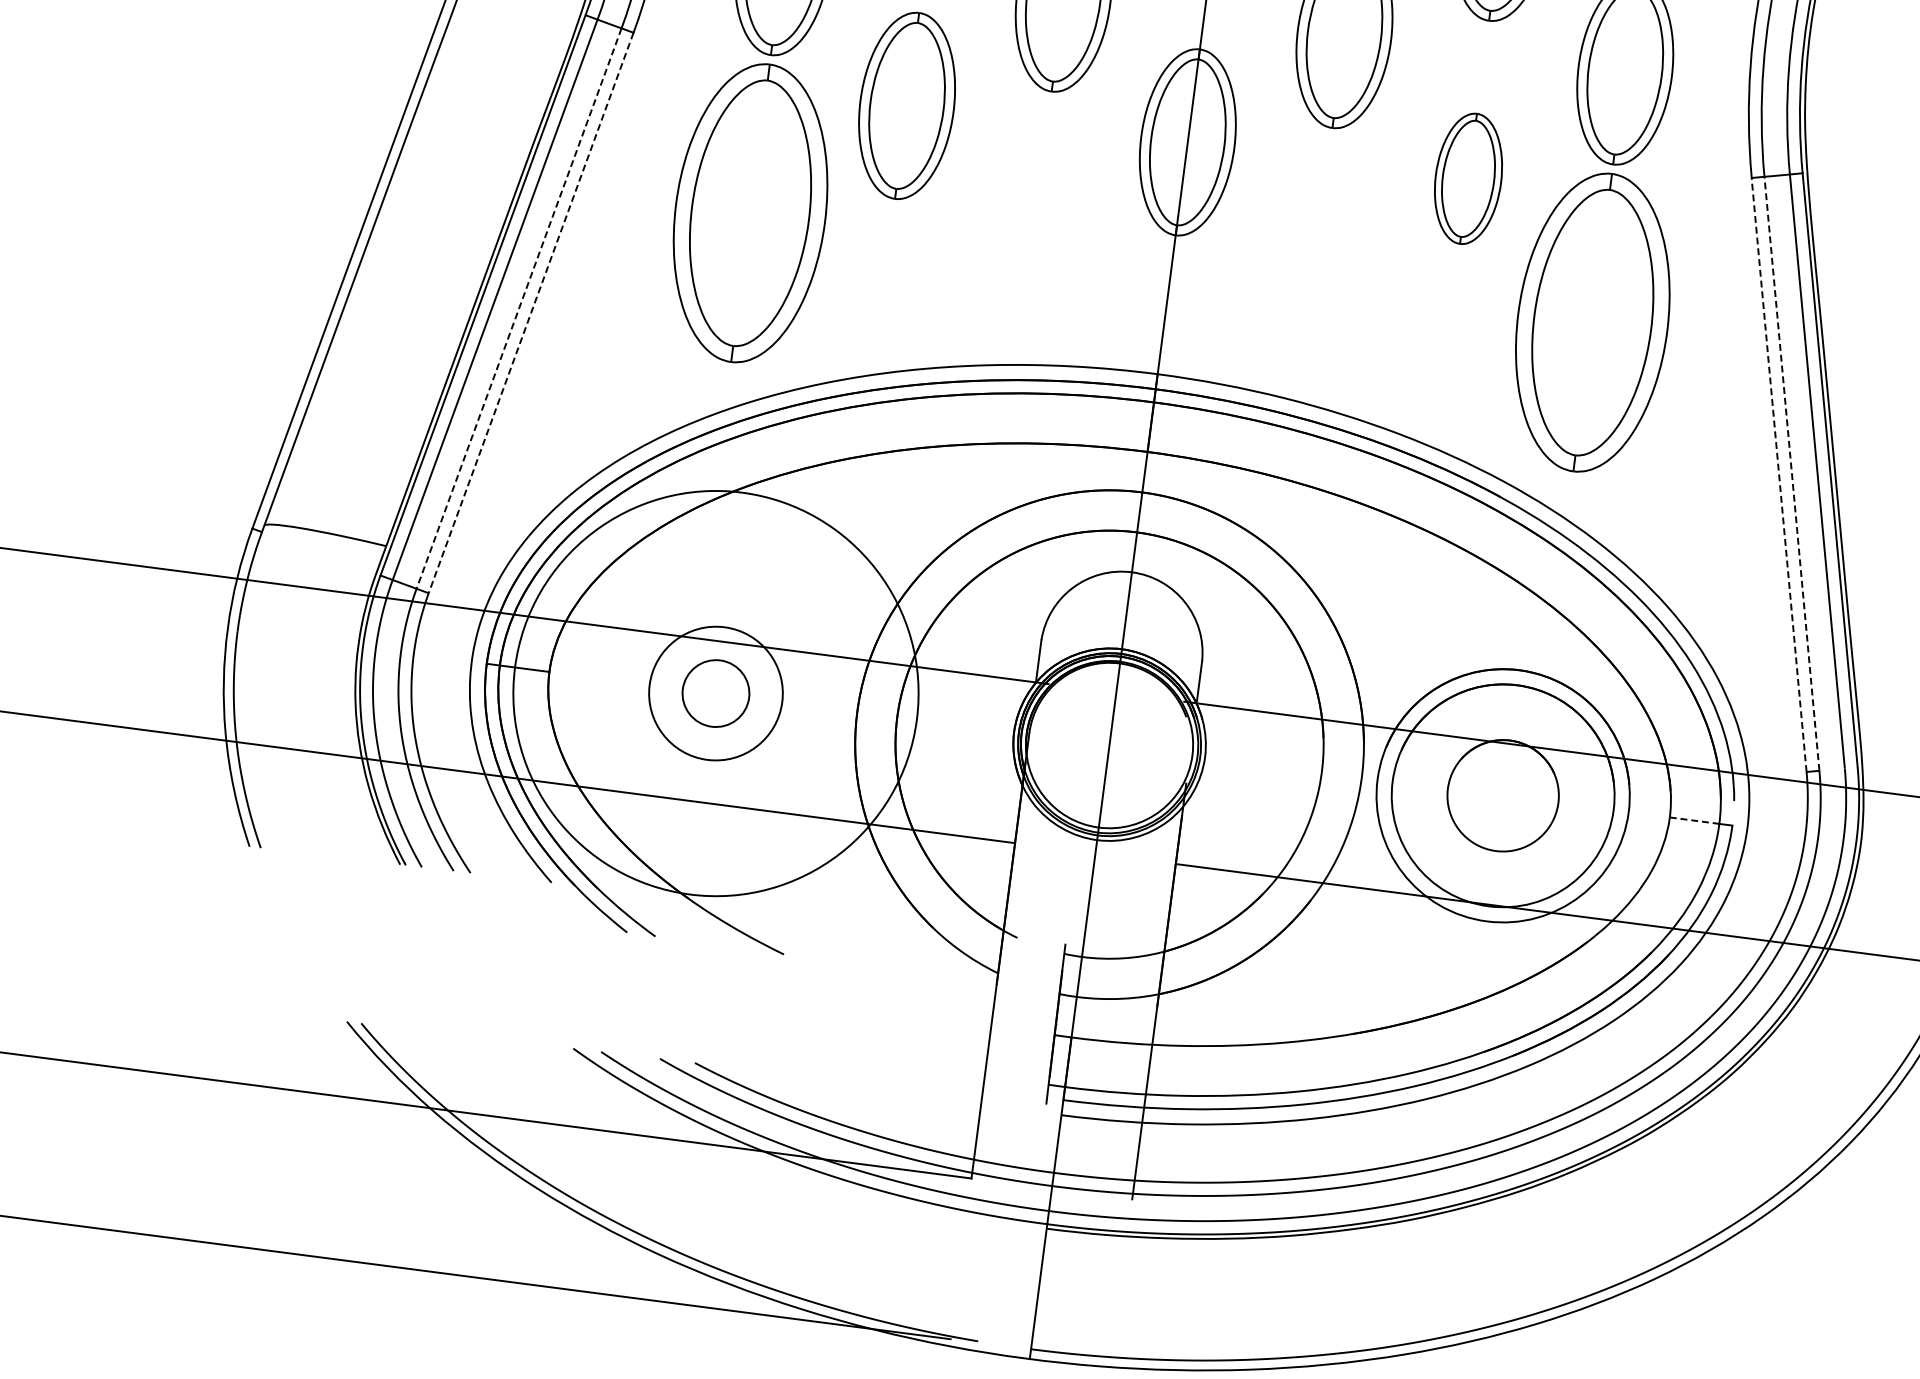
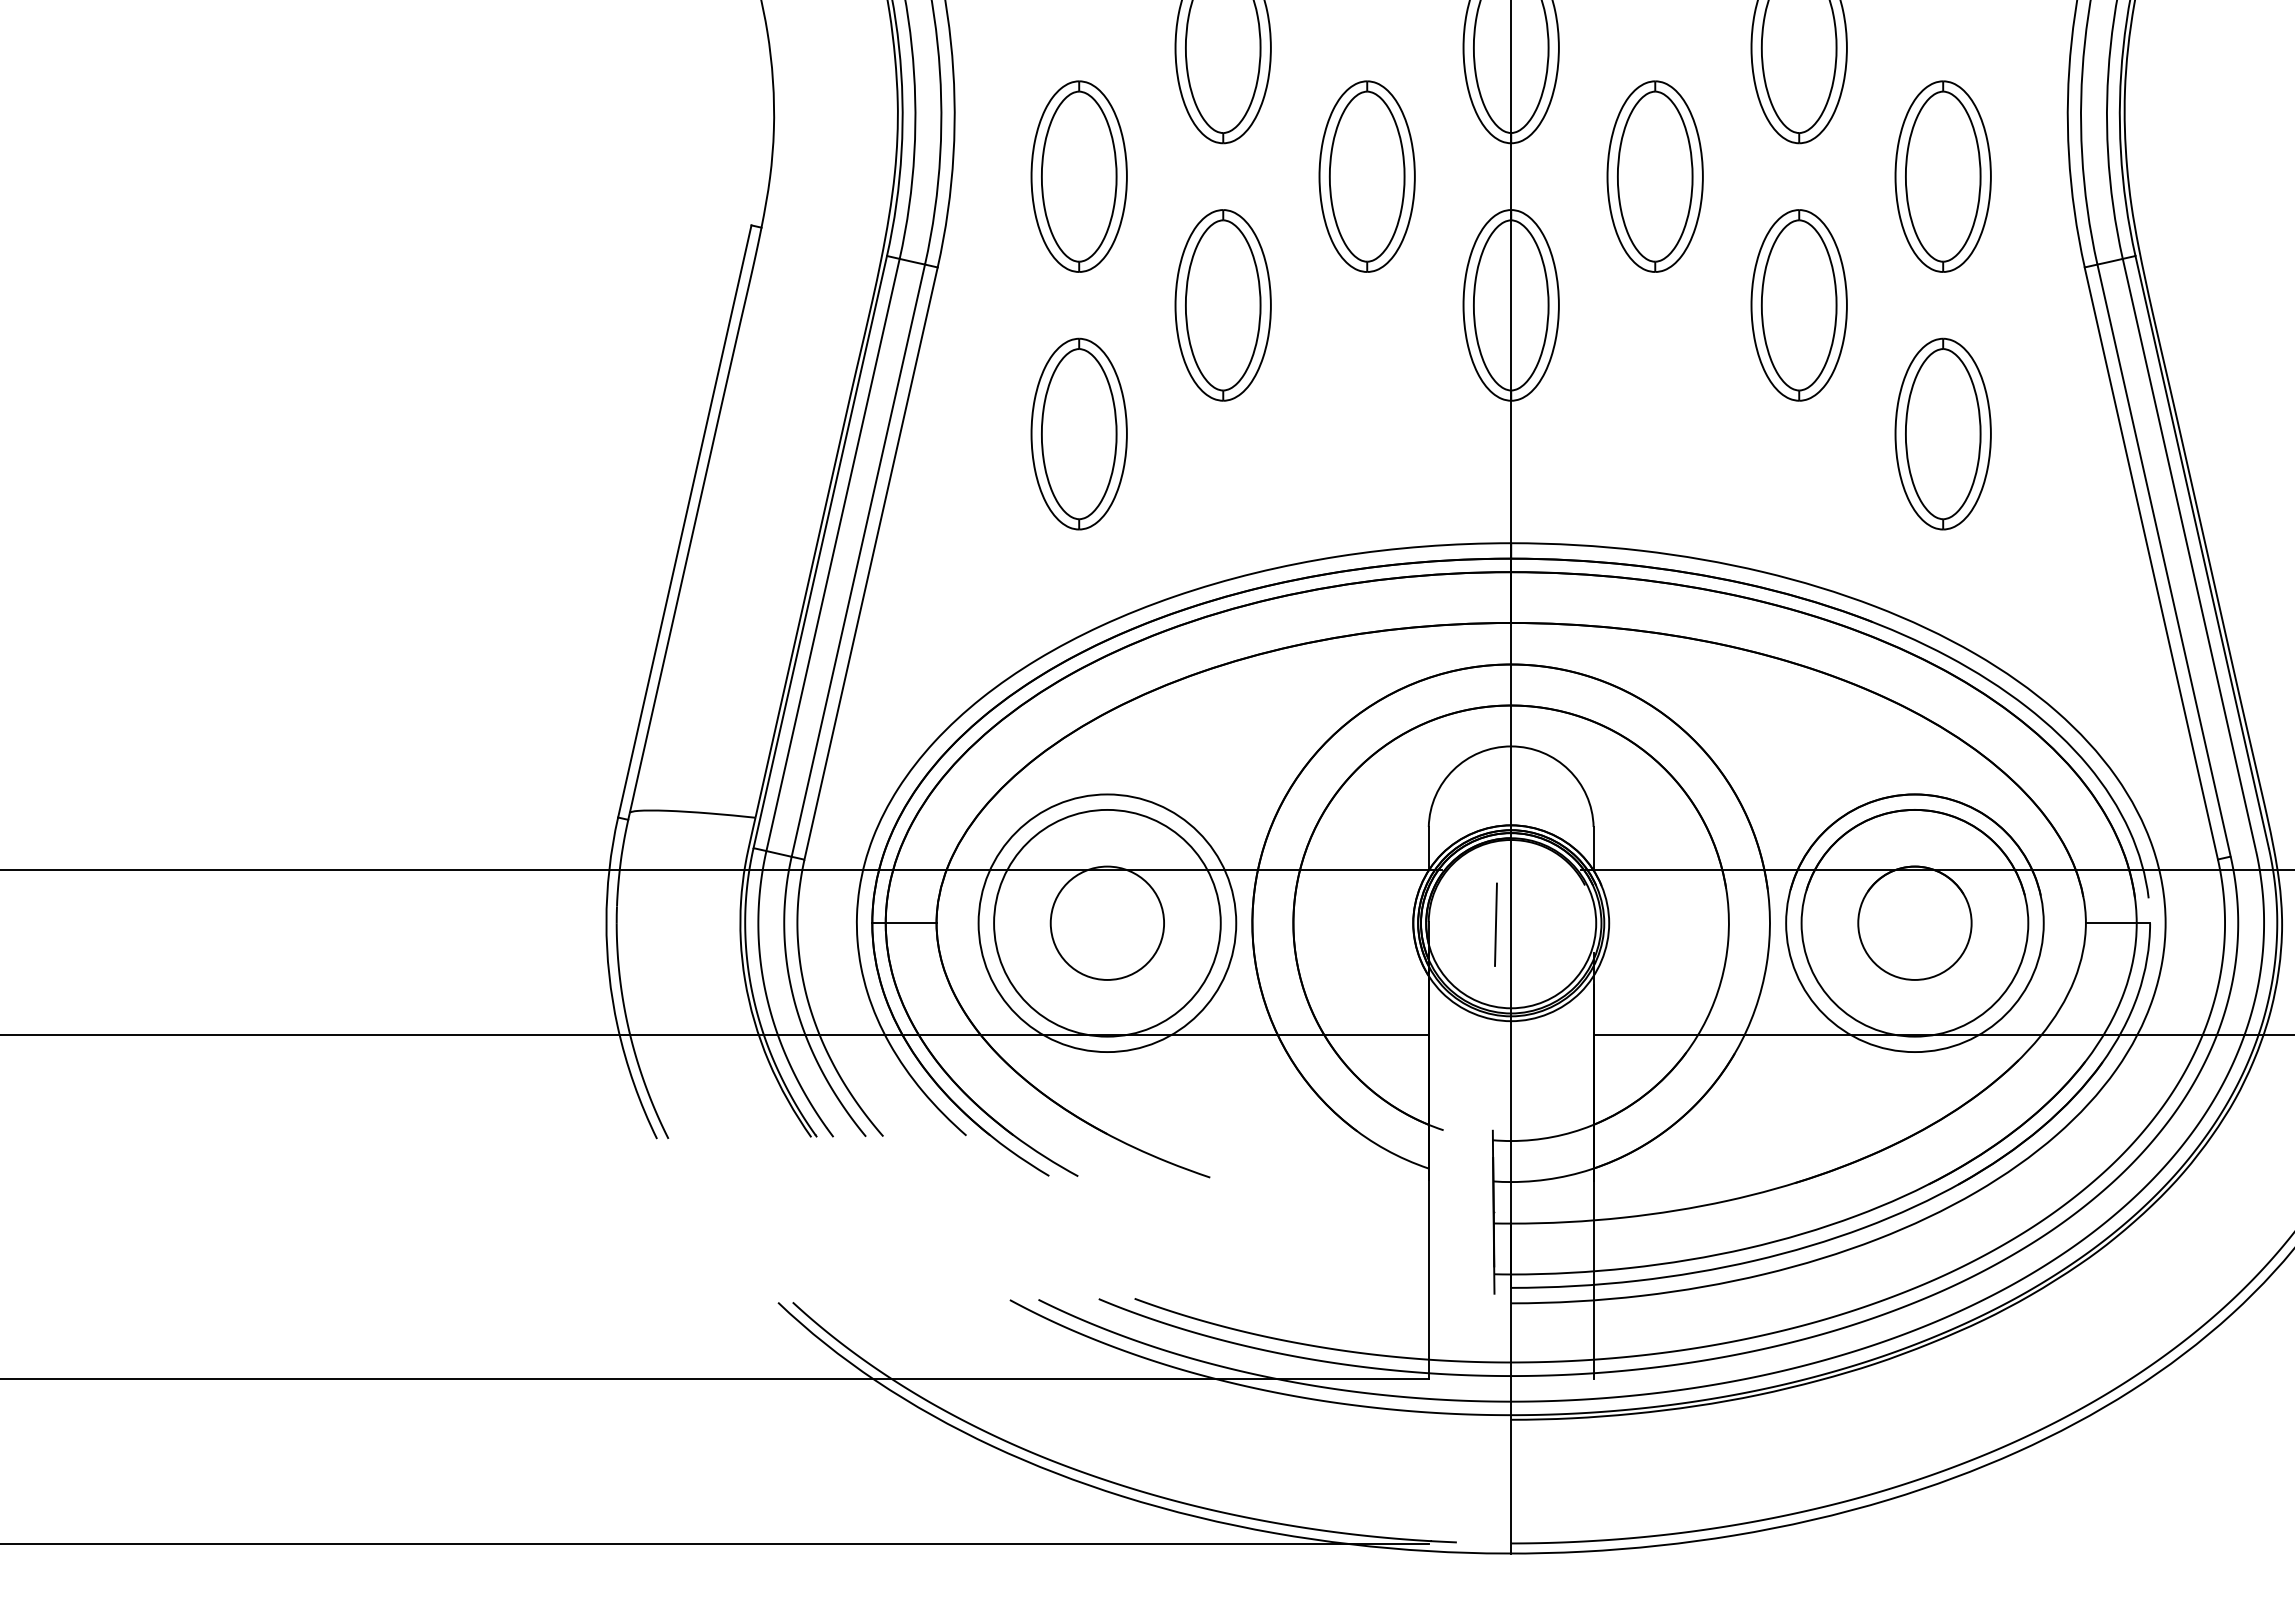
part: (1467, 178) -> (1798, 305), size x1.43
part: (749, 212) -> (1078, 433), size x0.62
line: (519, 308) -> (858, 560), dashed -> solid
line: (531, 312) -> (871, 563), dashed -> solid
part: (1592, 321) -> (1942, 433), size x0.62
line: (1791, 473) -> (2163, 560), dashed -> solid
line: (1779, 474) -> (2151, 562), dashed -> solid
circle: (716, 692) -> (1107, 922), size x1.67
circle: (716, 692) -> (1107, 922), size x1.67
circle: (716, 693) -> (1107, 923), size x0.62
line: (1094, 743) -> (1495, 924), added
line: (1694, 820) -> (2111, 923), dashed -> solid

